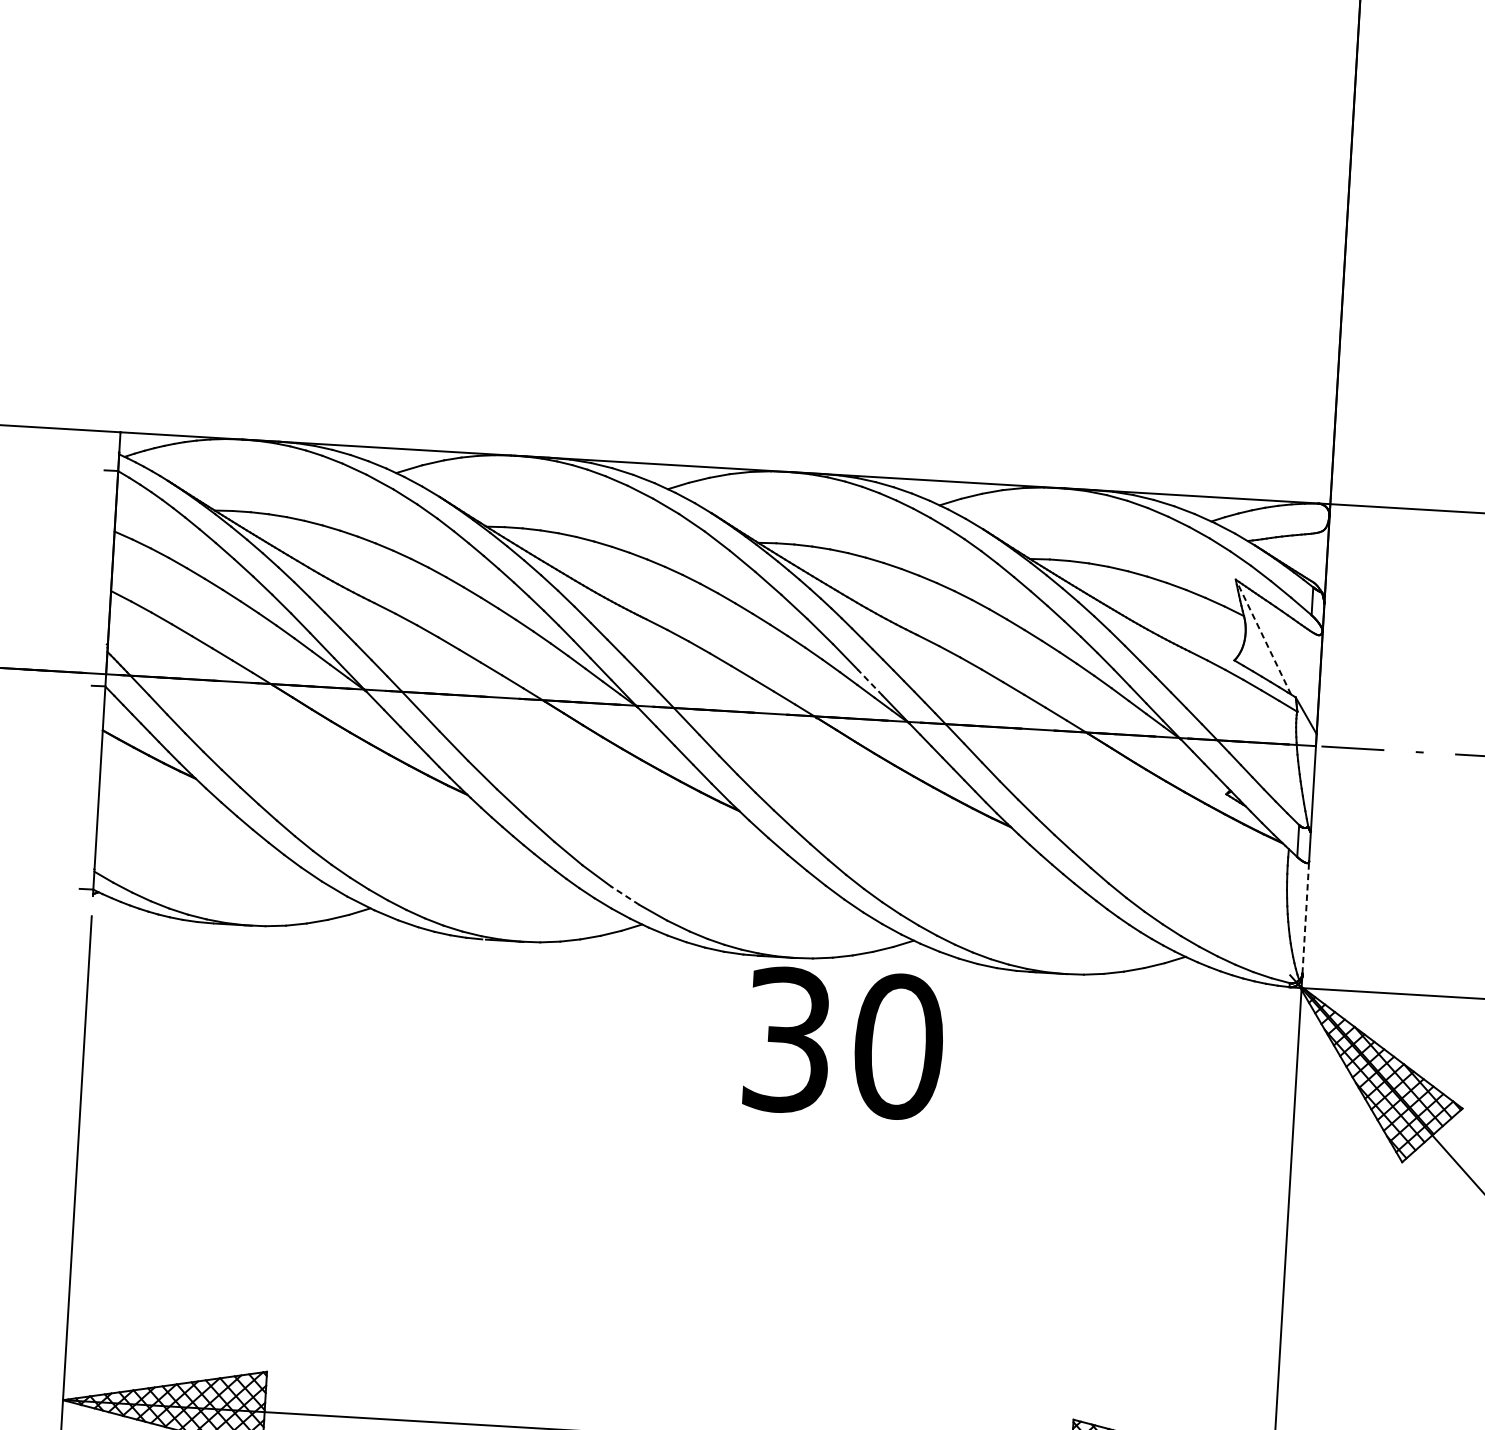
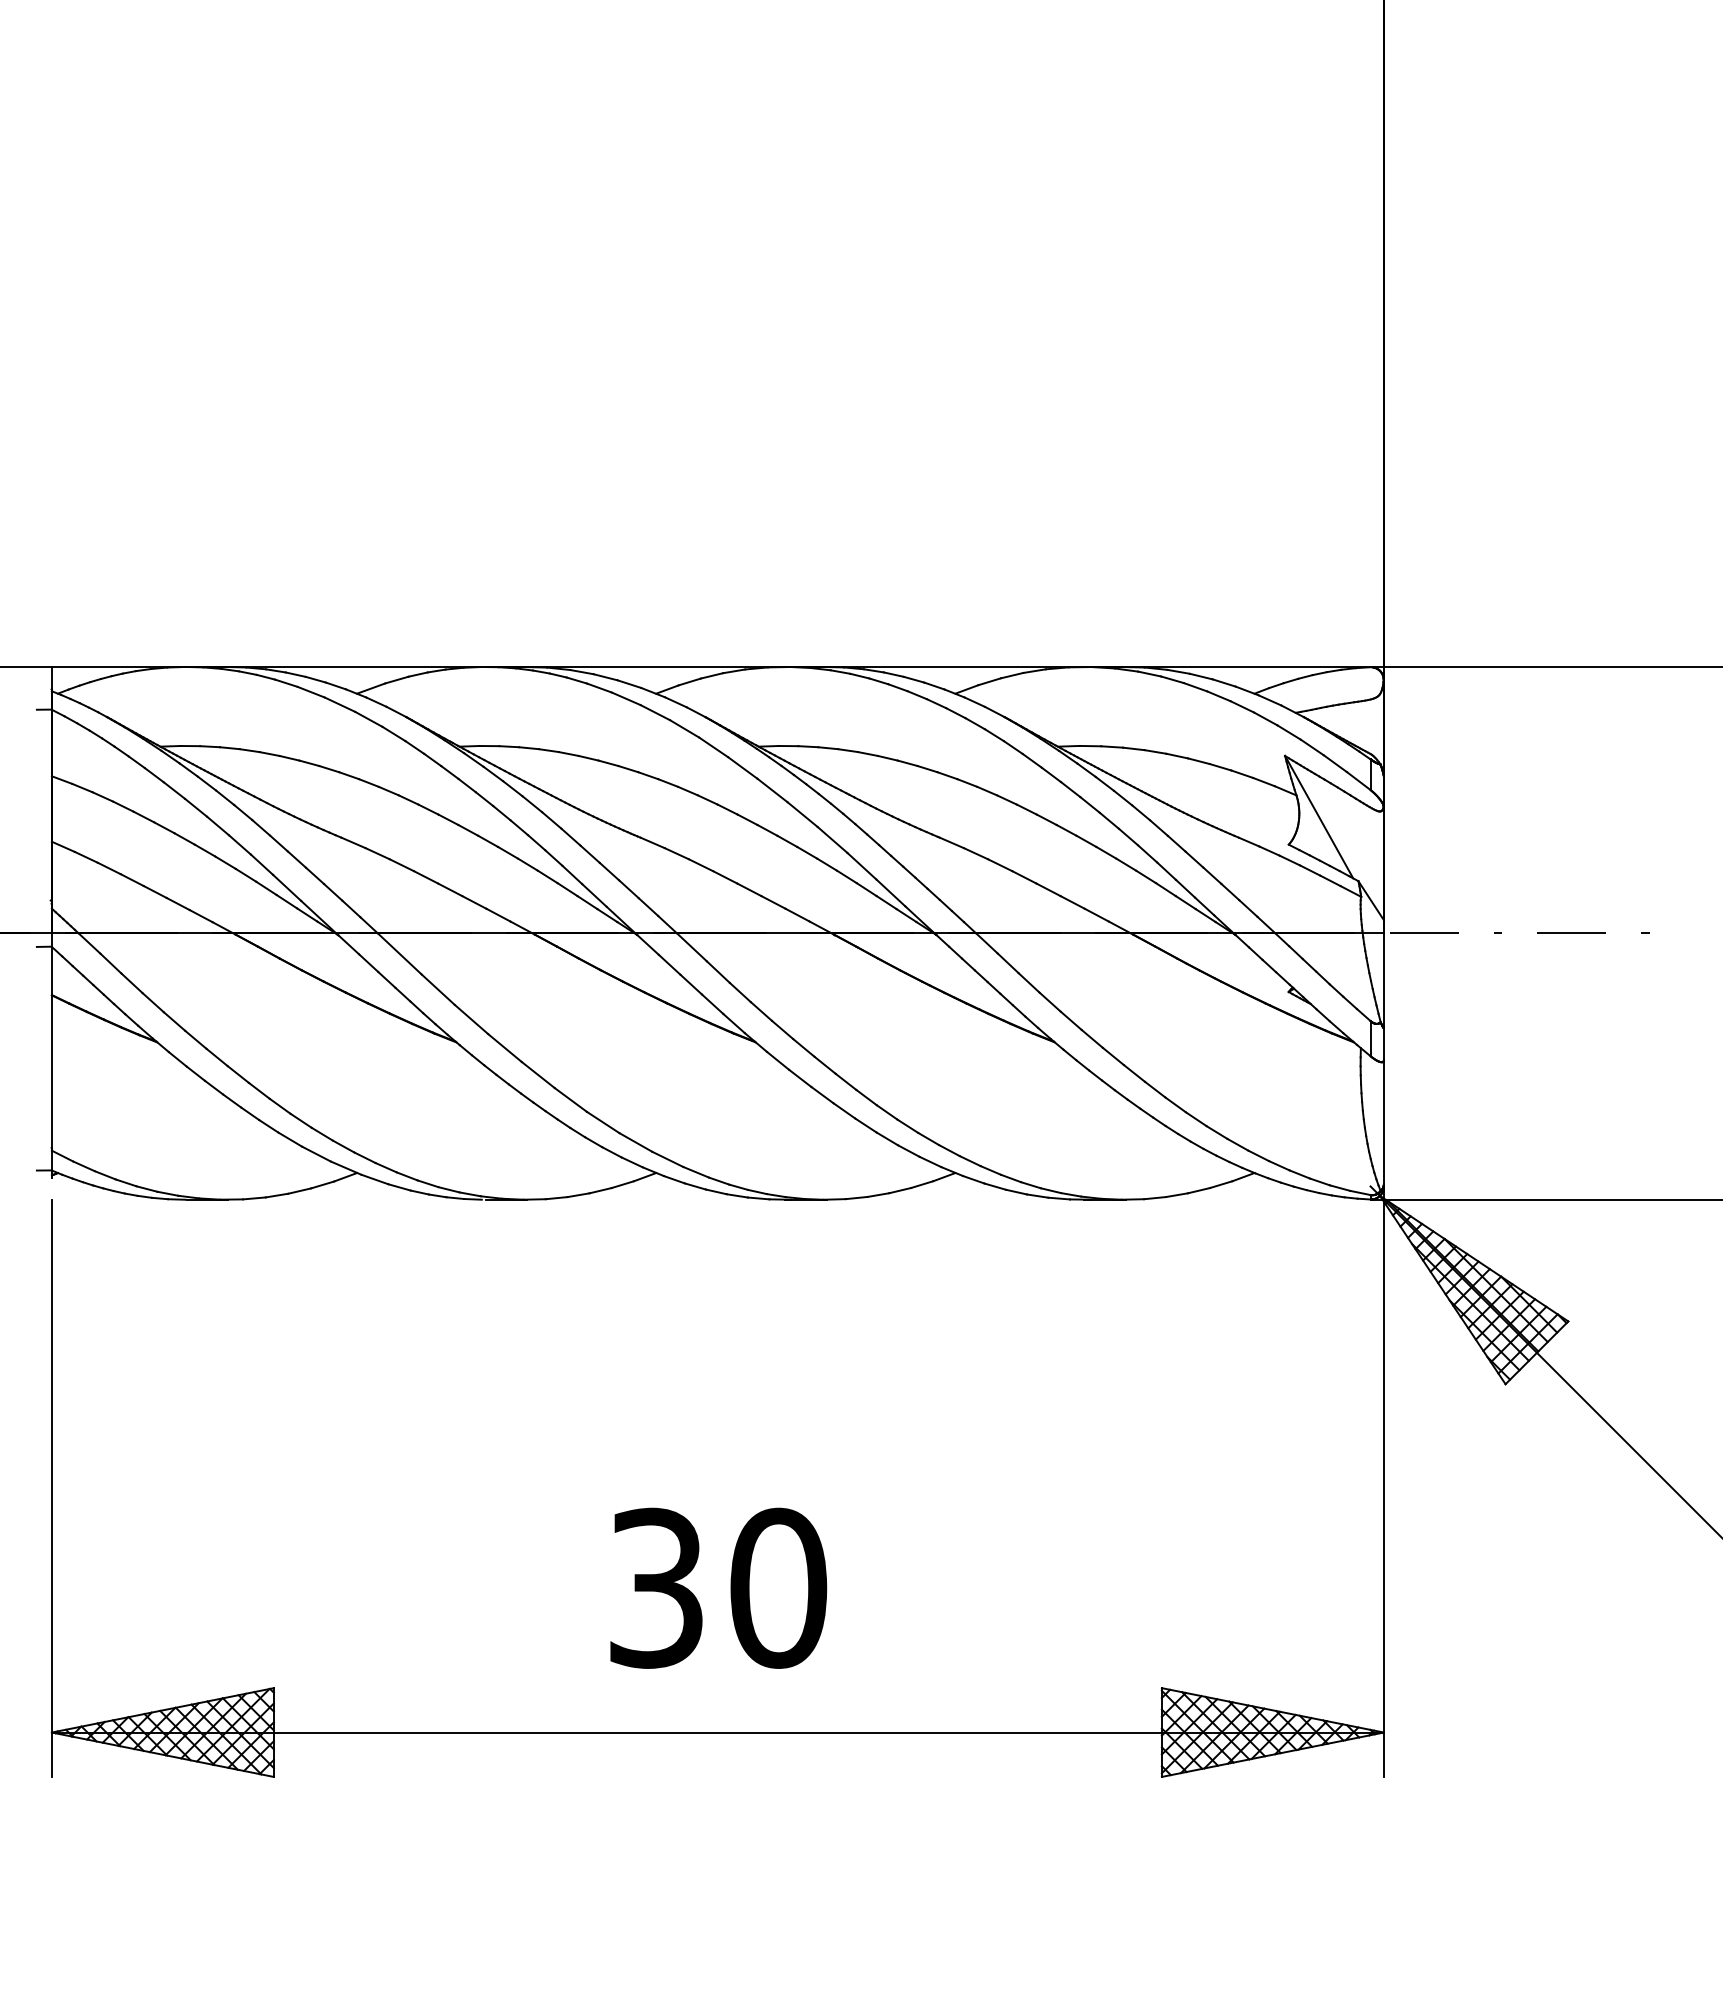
line: (1262, 636) -> (1318, 816), dashed -> solid
line: (870, 682) -> (890, 892), dashed -> solid
line: (624, 895) -> (635, 1142), dashed -> solid
line: (1305, 917) -> (1383, 1122), dashed -> solid
text: (844, 1042) -> (718, 1587), moved

